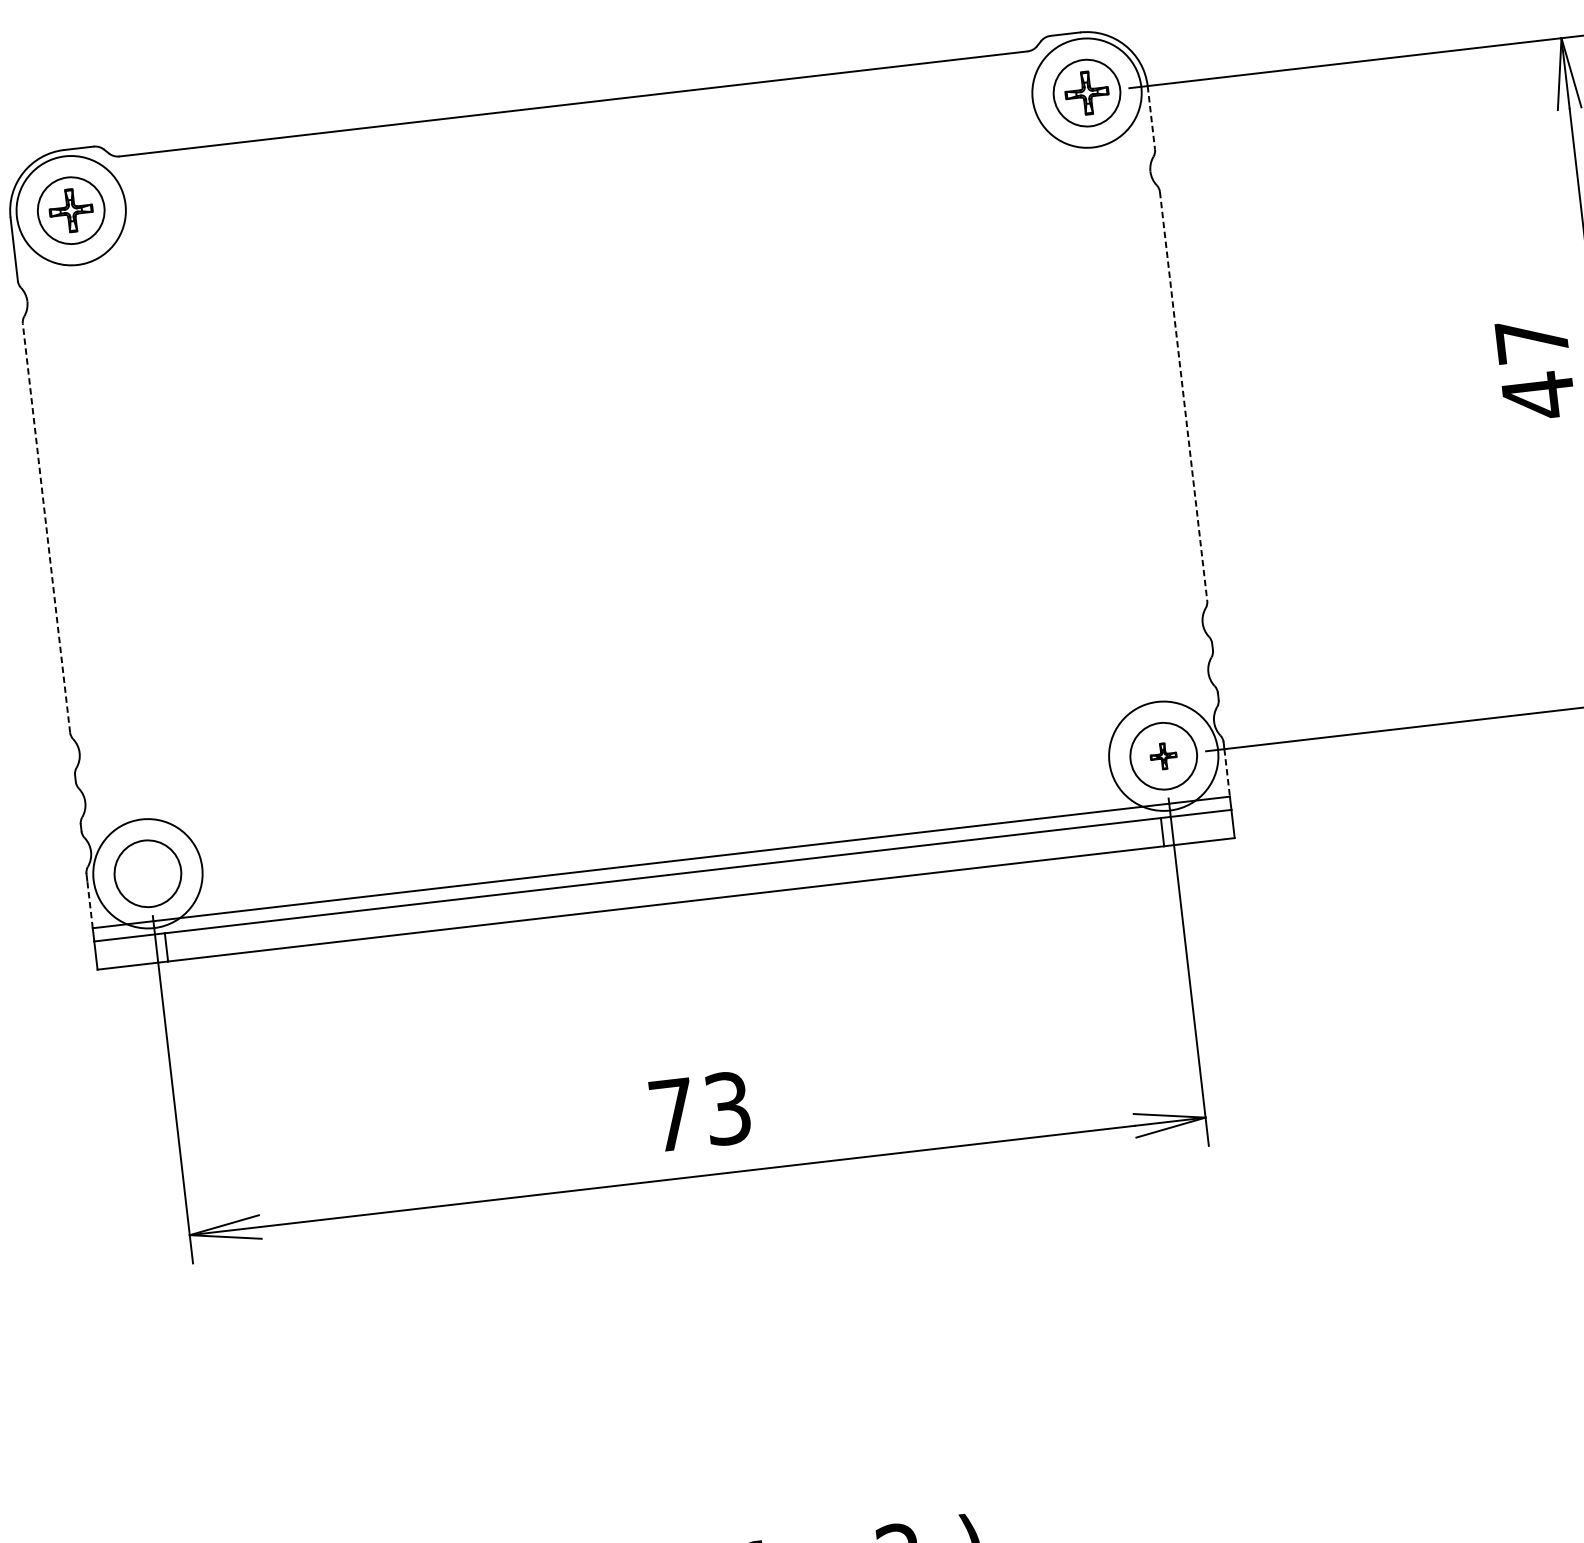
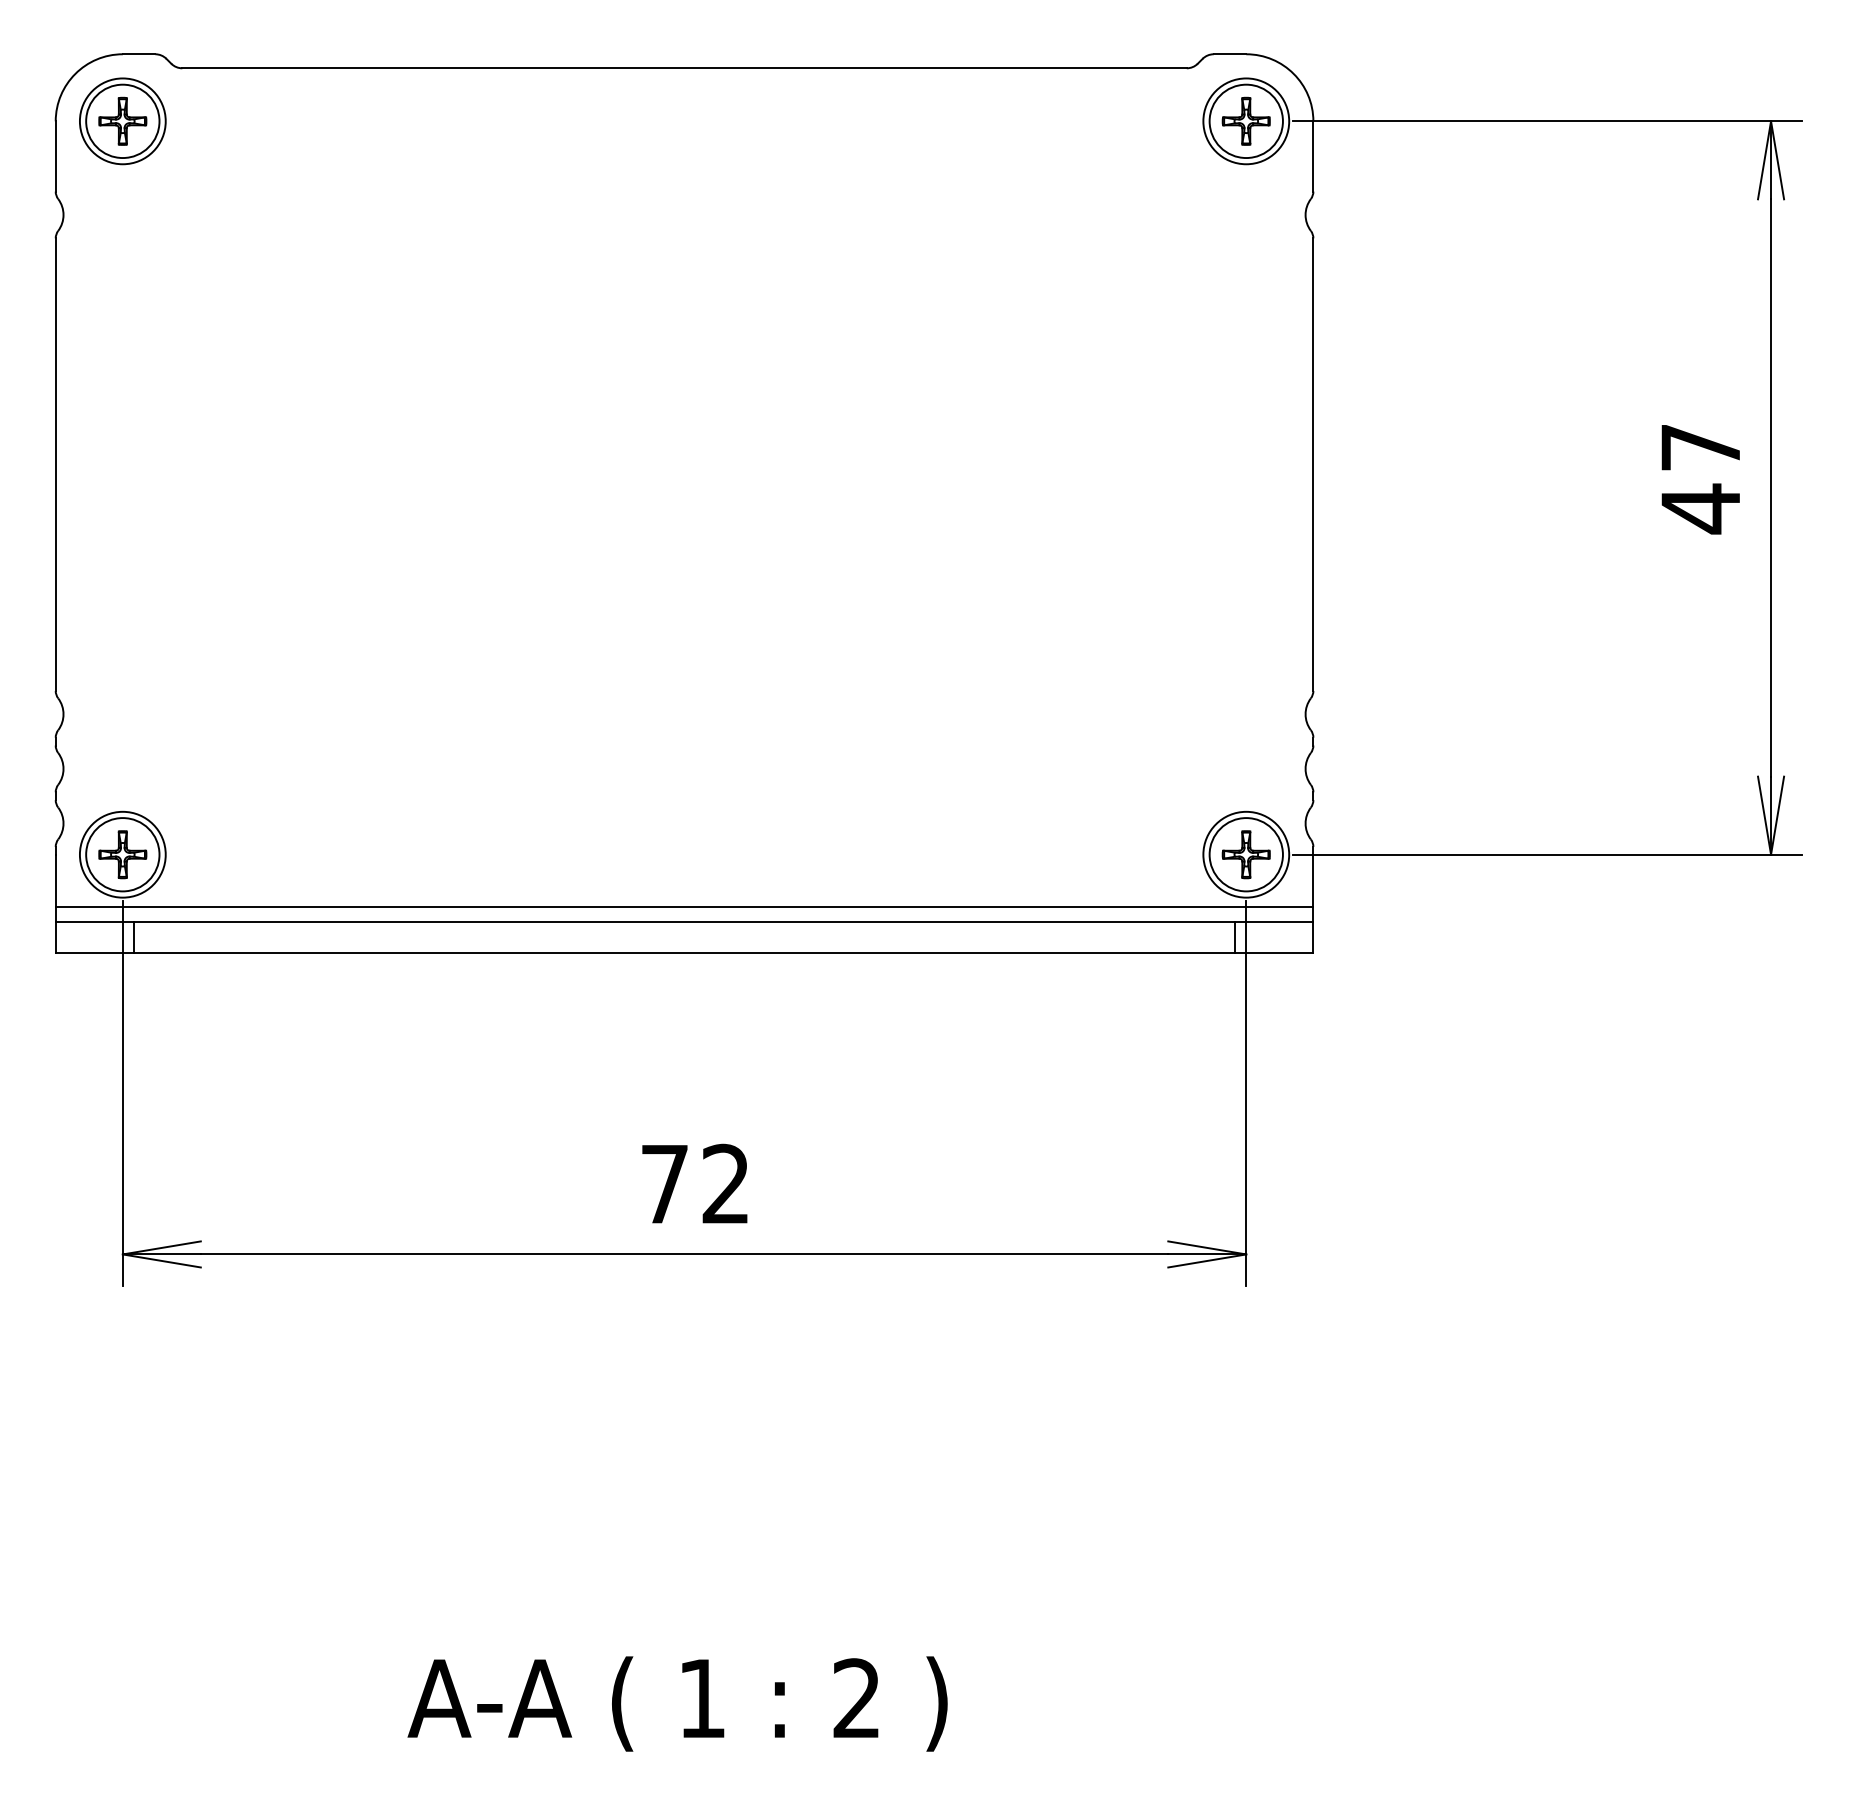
circle: (1087, 93) -> (1246, 121), size x0.71
line: (1151, 117) -> (1313, 156), dashed -> solid
circle: (70, 210) -> (122, 121), size x0.71
line: (1183, 397) -> (1313, 465), dashed -> solid
line: (46, 527) -> (55, 464), dashed -> solid
circle: (1163, 756) -> (1246, 854), size x0.71
part: (1163, 756) -> (1245, 854), size x1.67
line: (1227, 773) -> (1313, 881), dashed -> solid
circle: (147, 873) -> (122, 854), size x0.71
part: (147, 873) -> (122, 854), added
line: (89, 904) -> (55, 880), dashed -> solid
text: (727, 1107) -> (725, 1183), 73 -> 72

